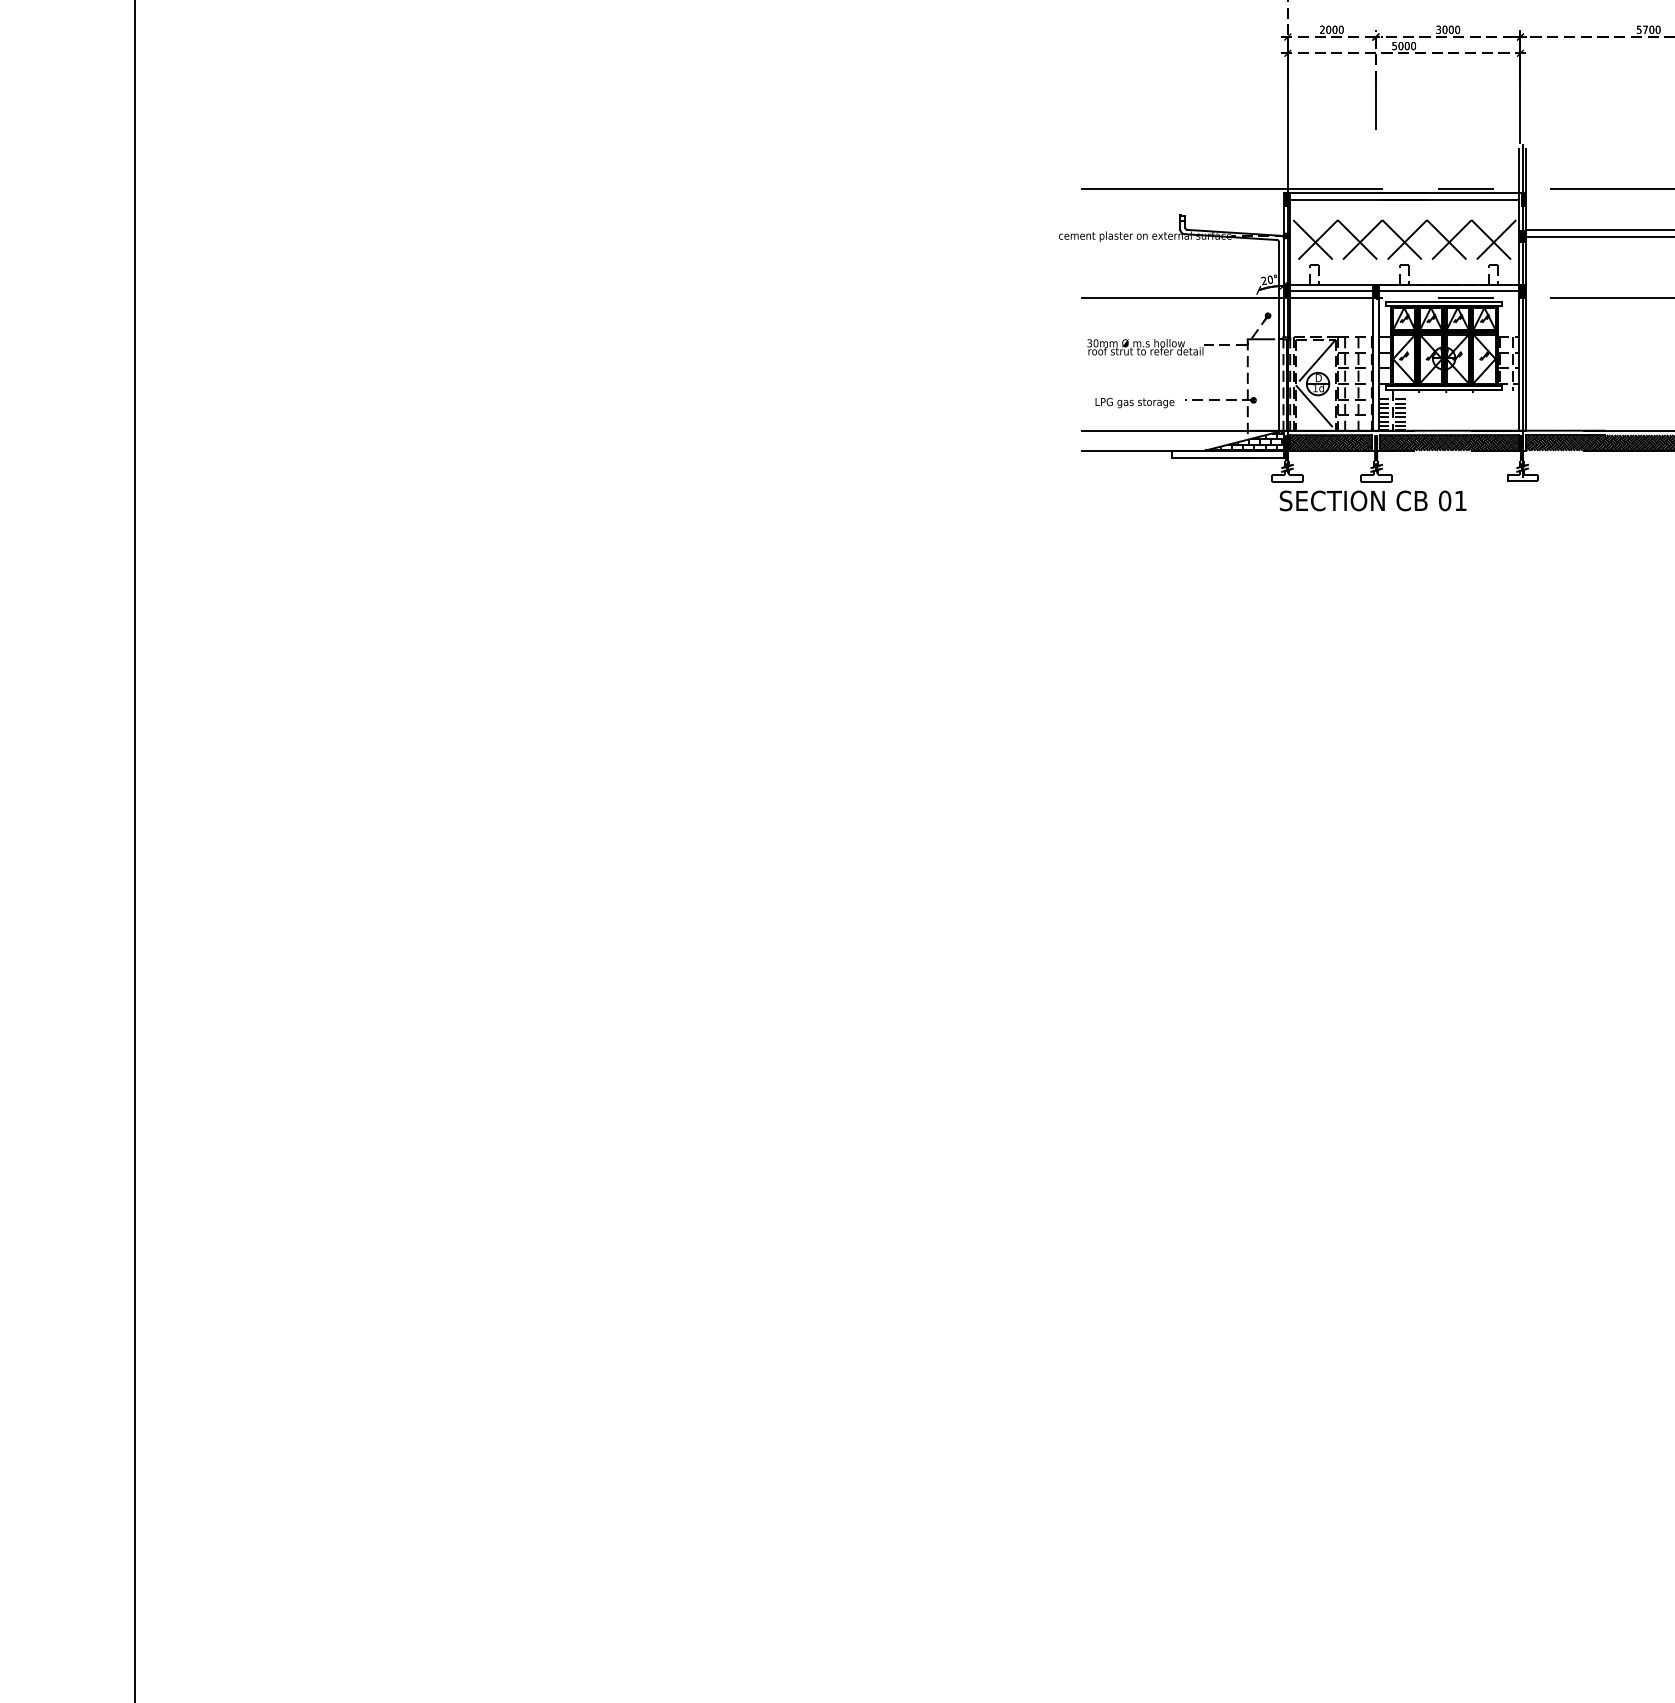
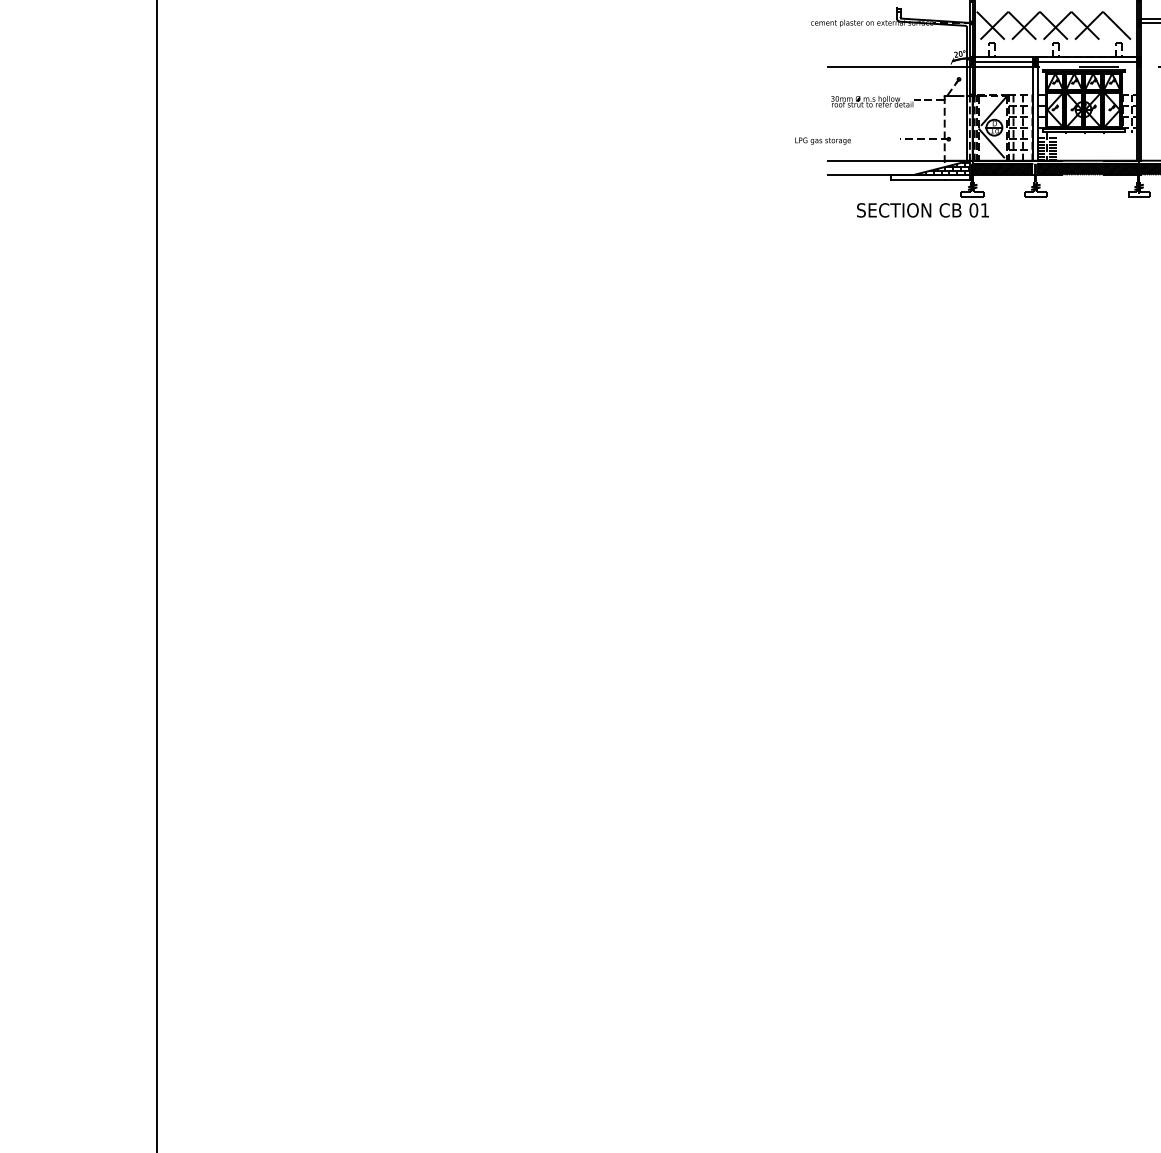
line: (1493, 242) -> (1118, 27), removed
text: (1134, 402) -> (822, 140), moved
text: (1372, 500) -> (922, 210), moved

